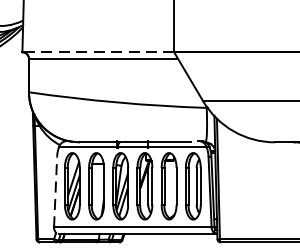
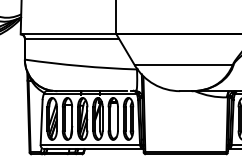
line: (99, 52) -> (69, 34), dashed -> solid
line: (55, 190) -> (41, 121), dashed -> solid

